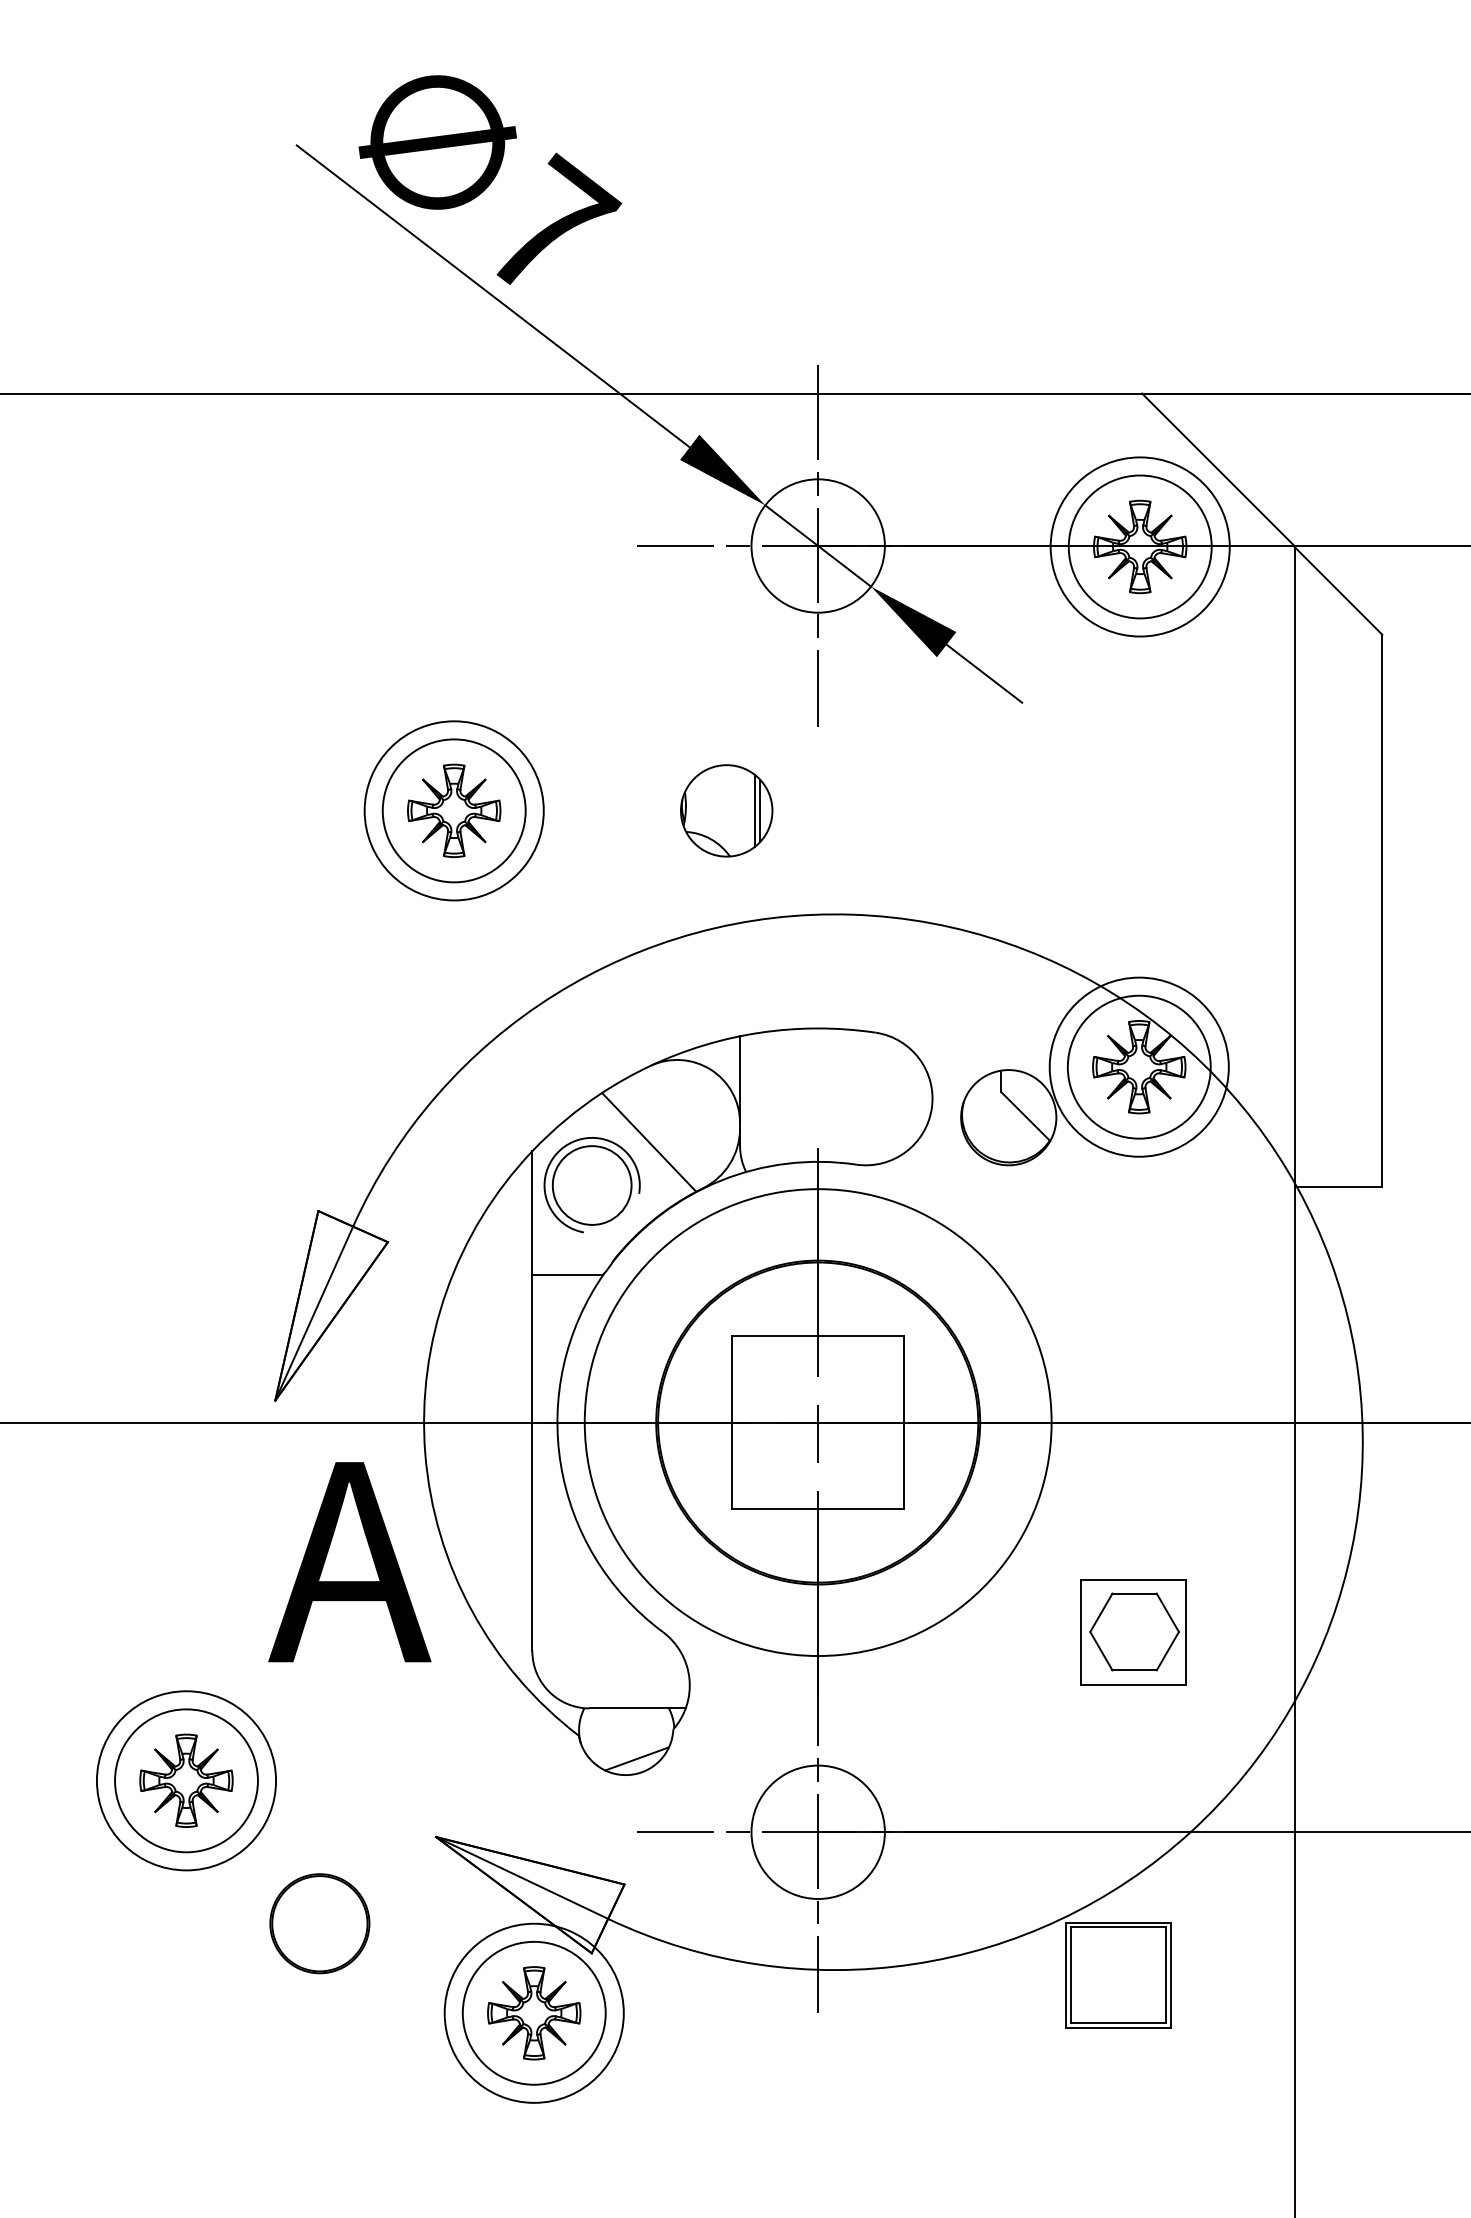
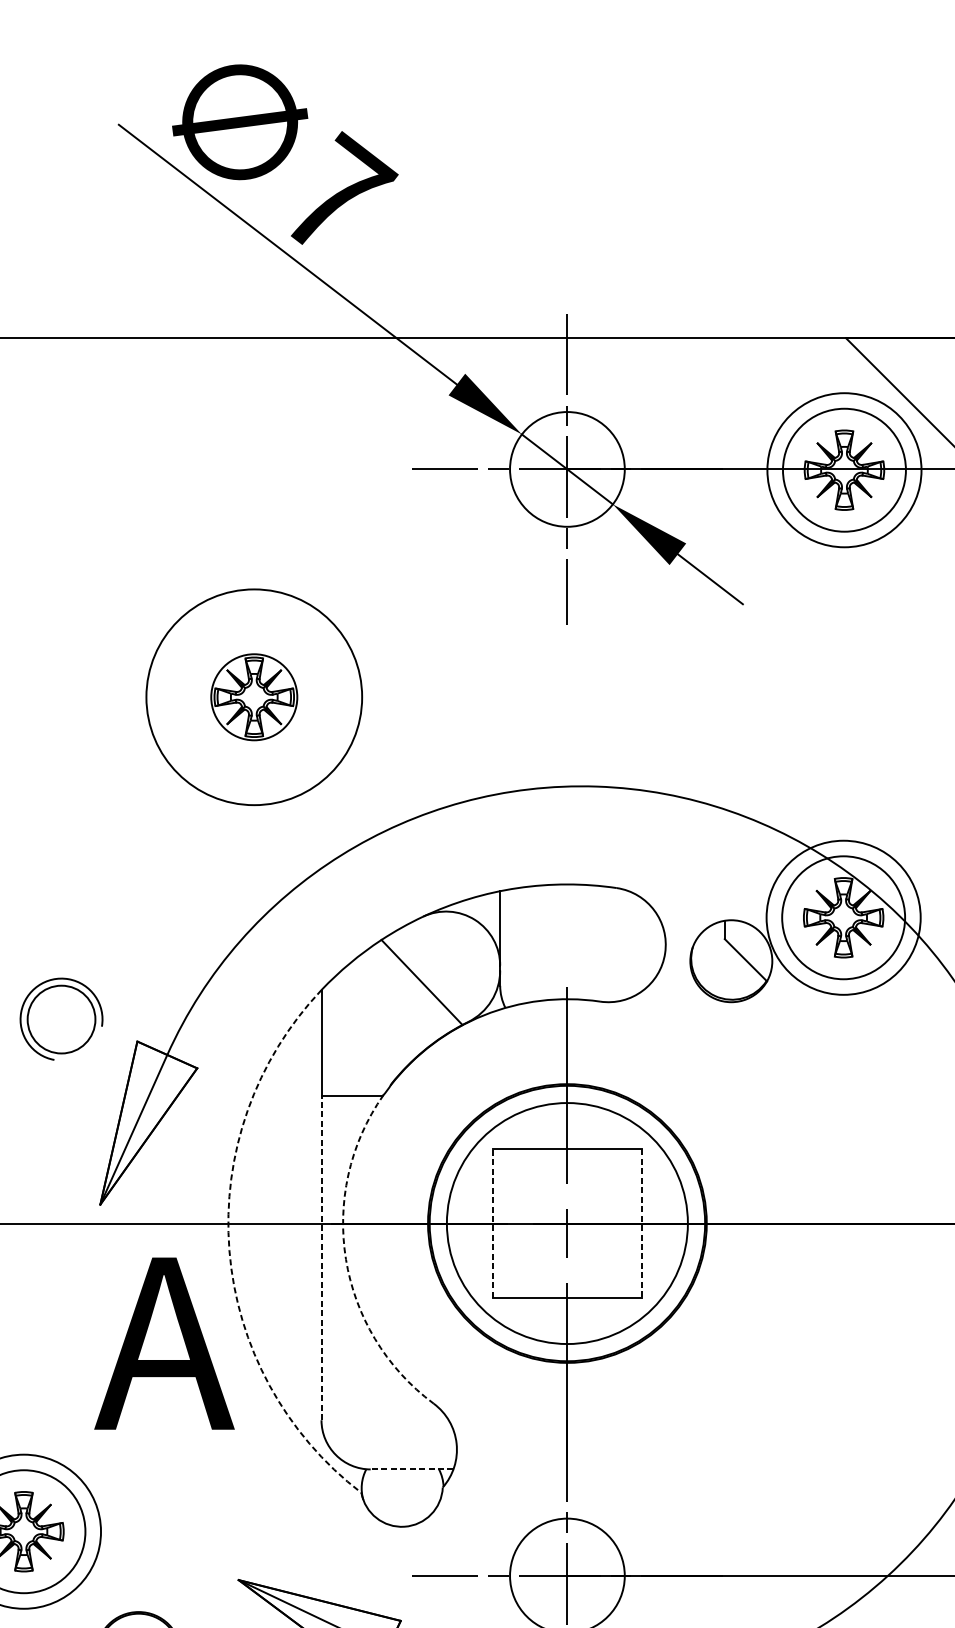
circle: (453, 810) -> (253, 696), size x0.7
circle: (453, 810) -> (253, 696), size x1.4
part: (726, 810) -> (488, 696), removed
part: (591, 1185) -> (60, 1019), moved
line: (731, 1422) -> (492, 1223), solid -> dashed
circle: (817, 1422) -> (566, 1223), size x0.6
line: (904, 1423) -> (641, 1224), solid -> dashed
arc: (425, 1453) -> (229, 1250), solid -> dashed
line: (532, 1462) -> (321, 1257), solid -> dashed
arc: (560, 1464) -> (345, 1259), solid -> dashed
part: (1133, 1632) -> (838, 1404), removed
line: (637, 1708) -> (411, 1469), solid -> dashed
line: (637, 1758) -> (411, 1512), removed

